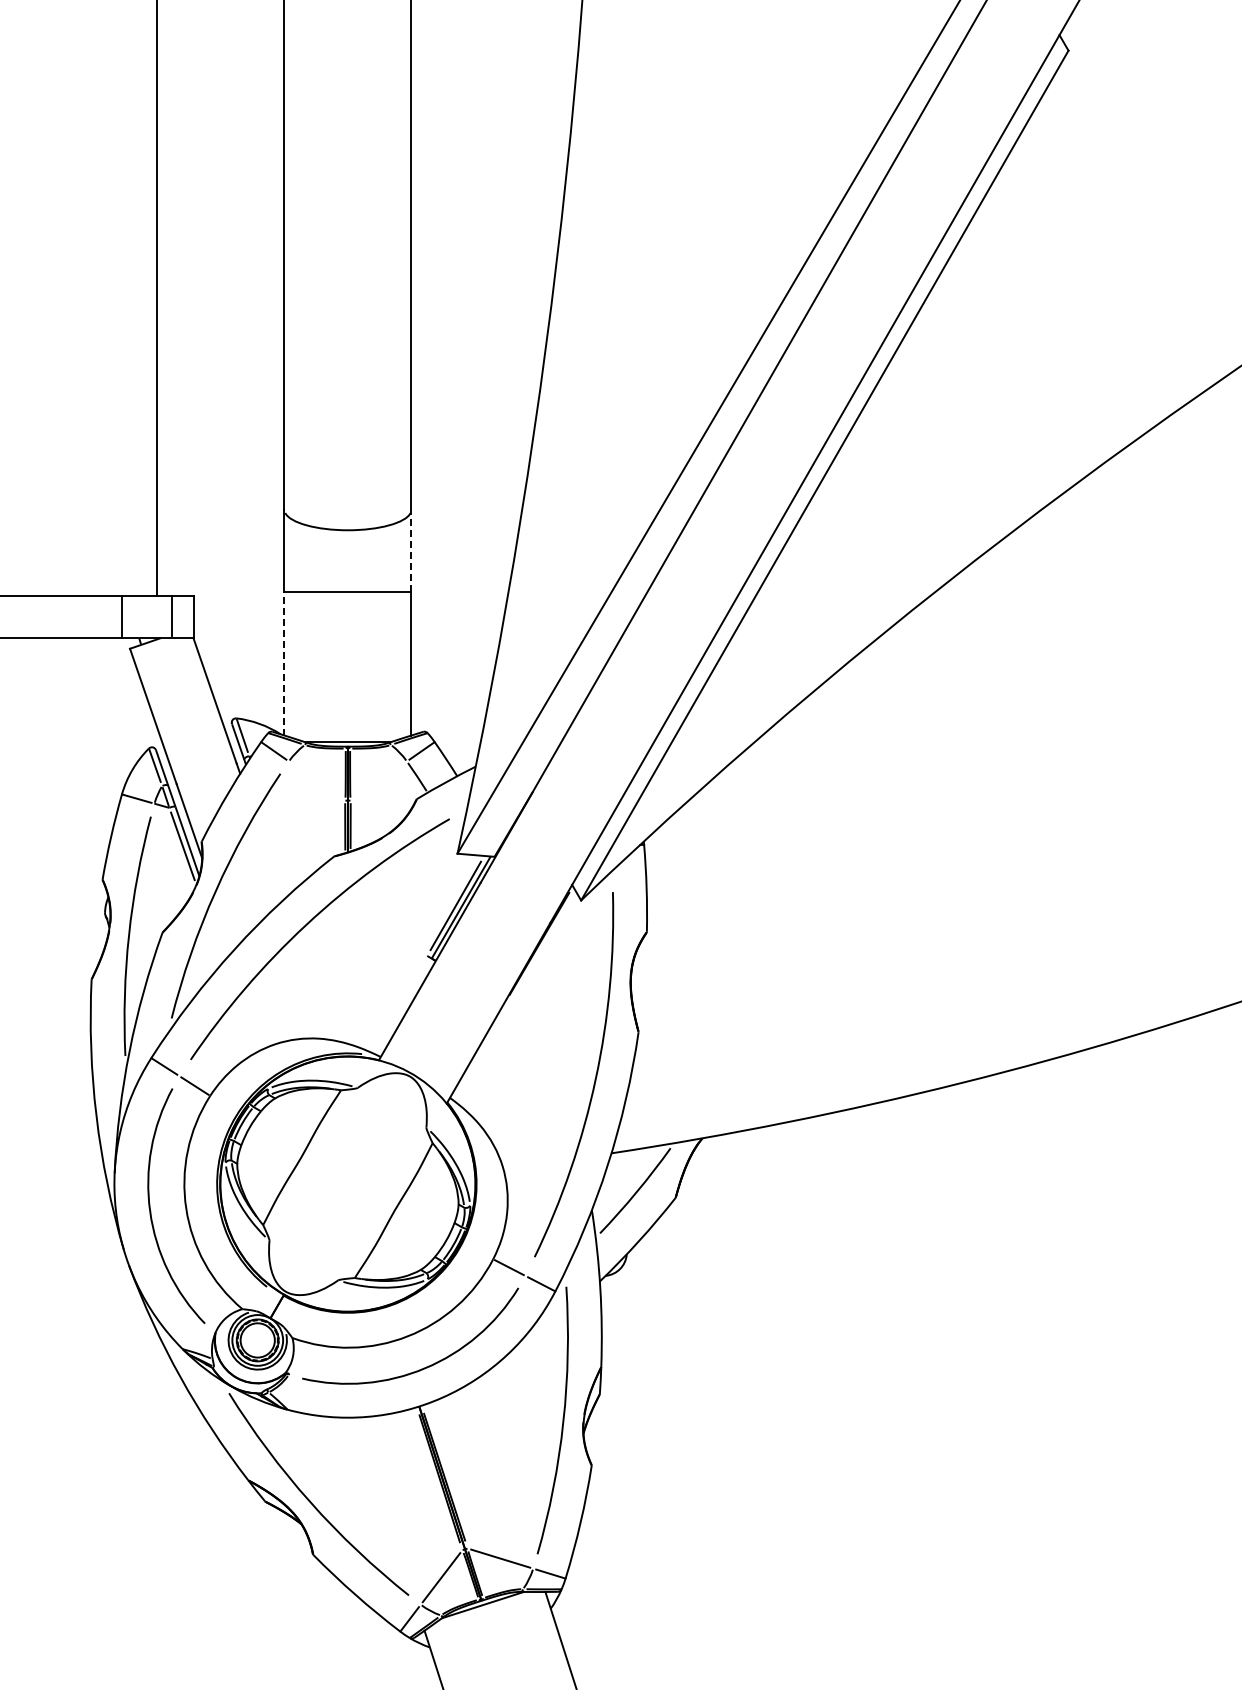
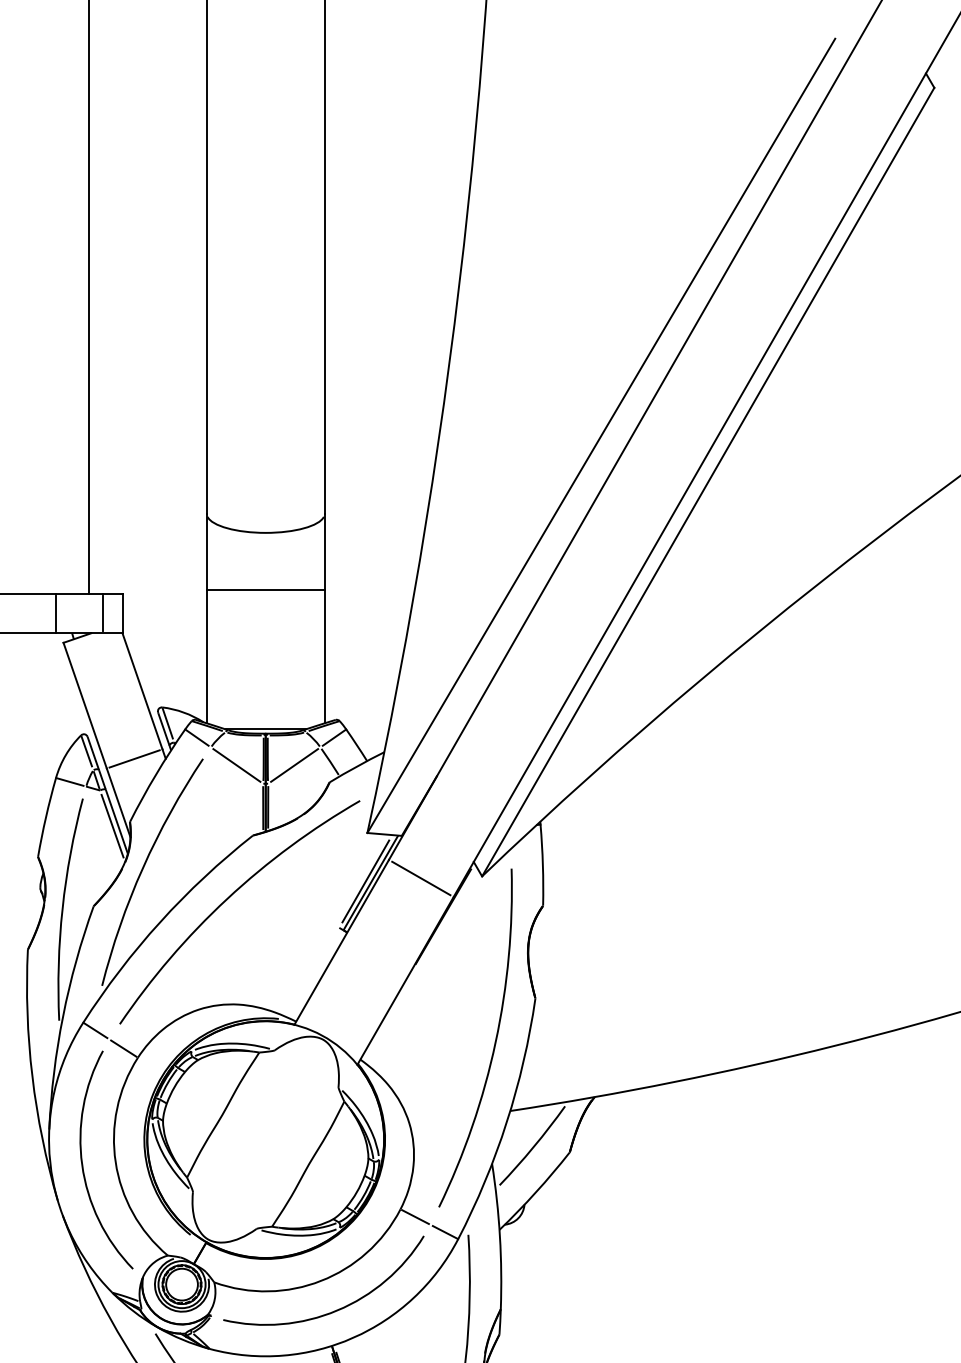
line: (411, 550) -> (324, 551), dashed -> solid
line: (284, 663) -> (206, 656), dashed -> solid
line: (206, 773) -> (134, 758), added
line: (316, 780) -> (236, 765), added
line: (378, 780) -> (294, 765), added
line: (515, 902) -> (421, 878), added

